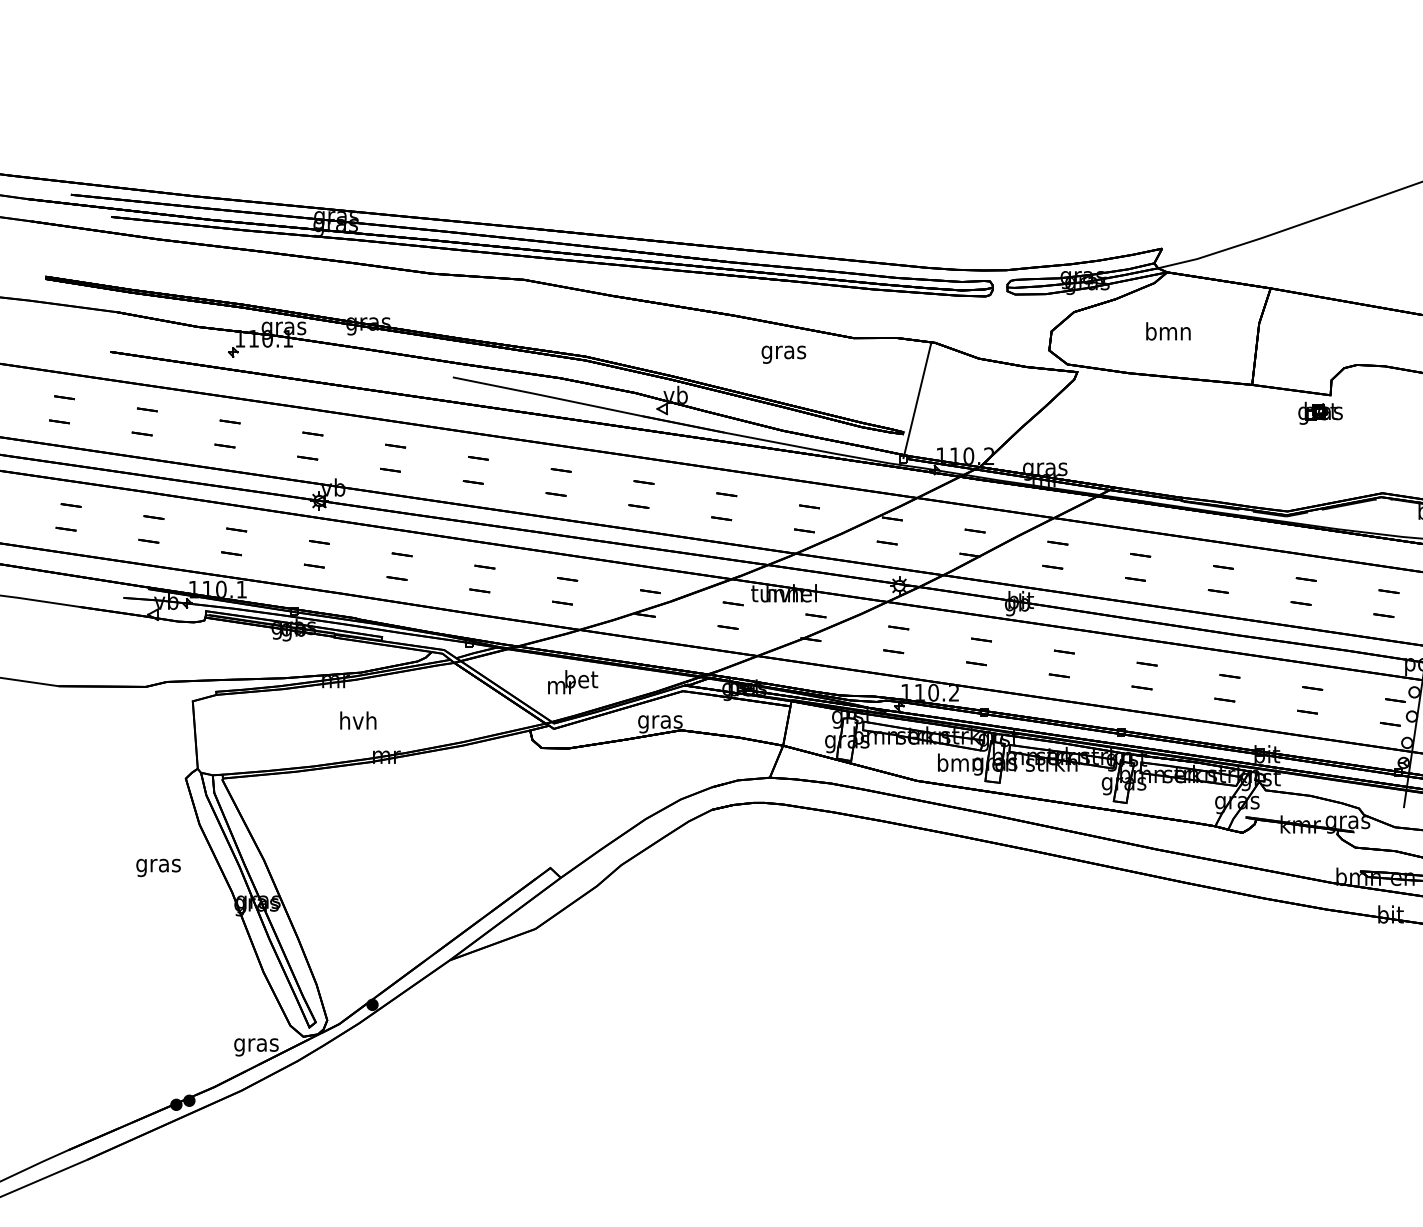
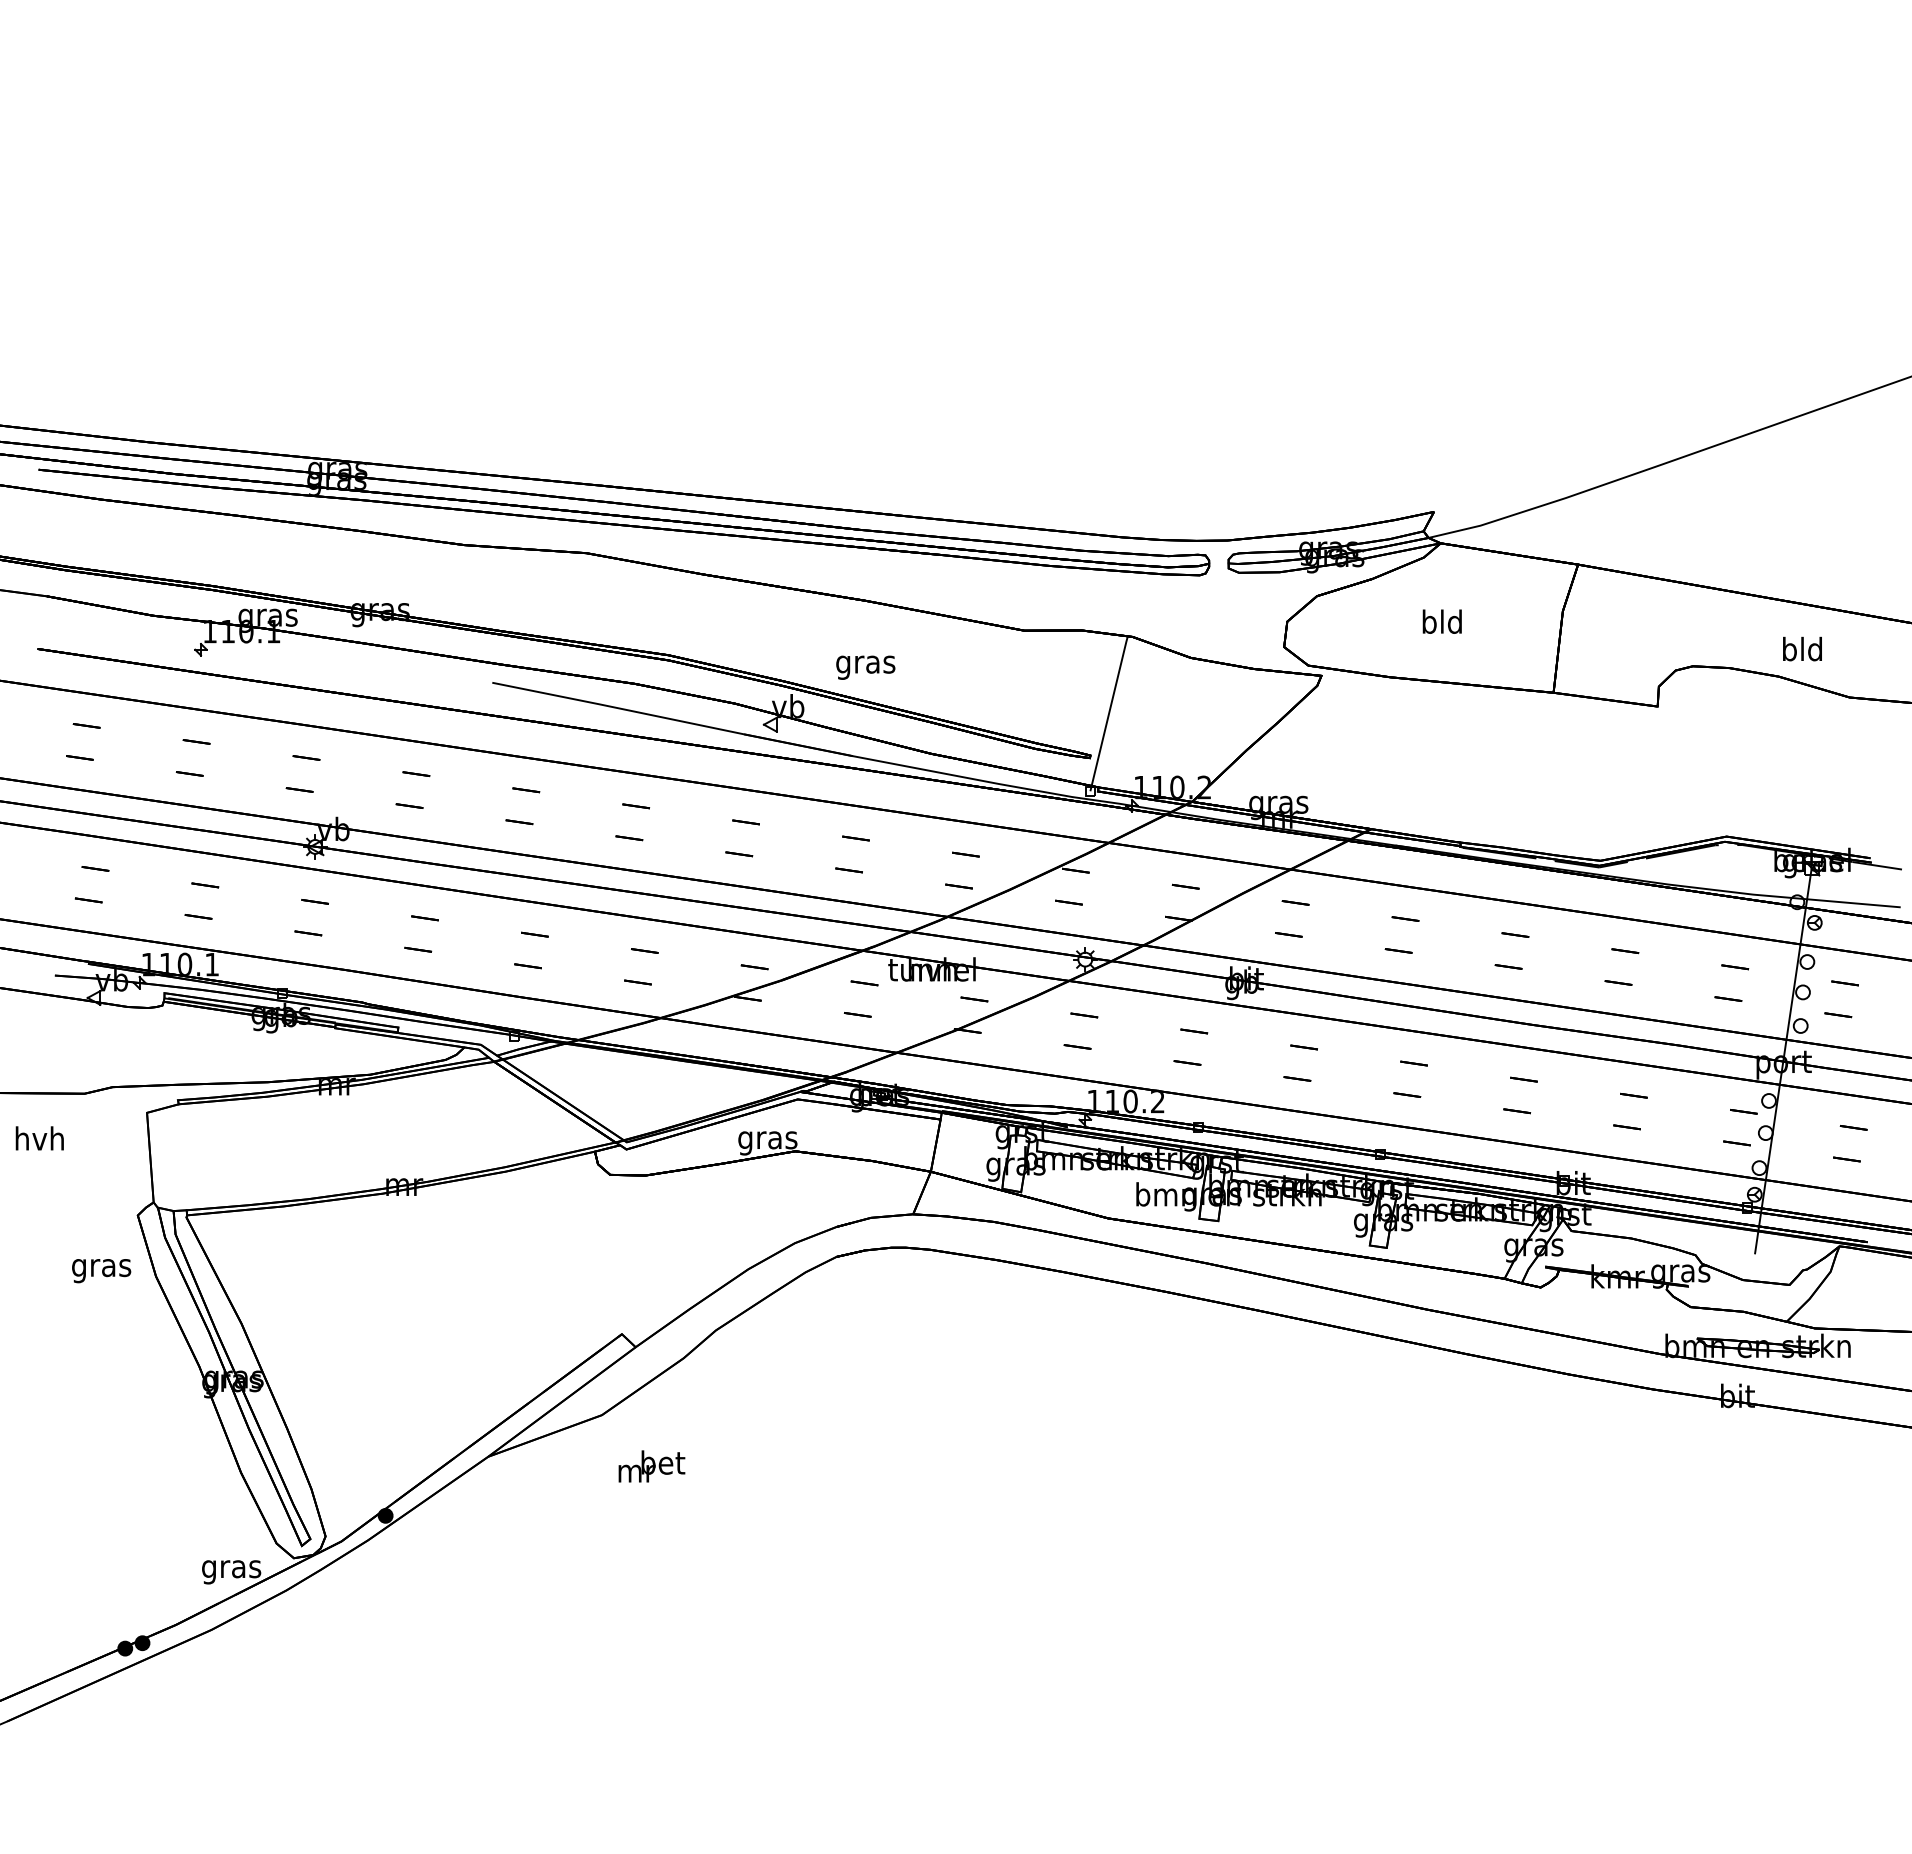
text: (1167, 331) -> (1441, 621), bmn -> bld
text: (783, 354) -> (865, 667), moved
part: (1319, 413) -> (1643, 730), removed
text: (572, 682) -> (651, 1466), moved
text: (358, 720) -> (39, 1138), moved
text: (158, 868) -> (101, 1271), moved

